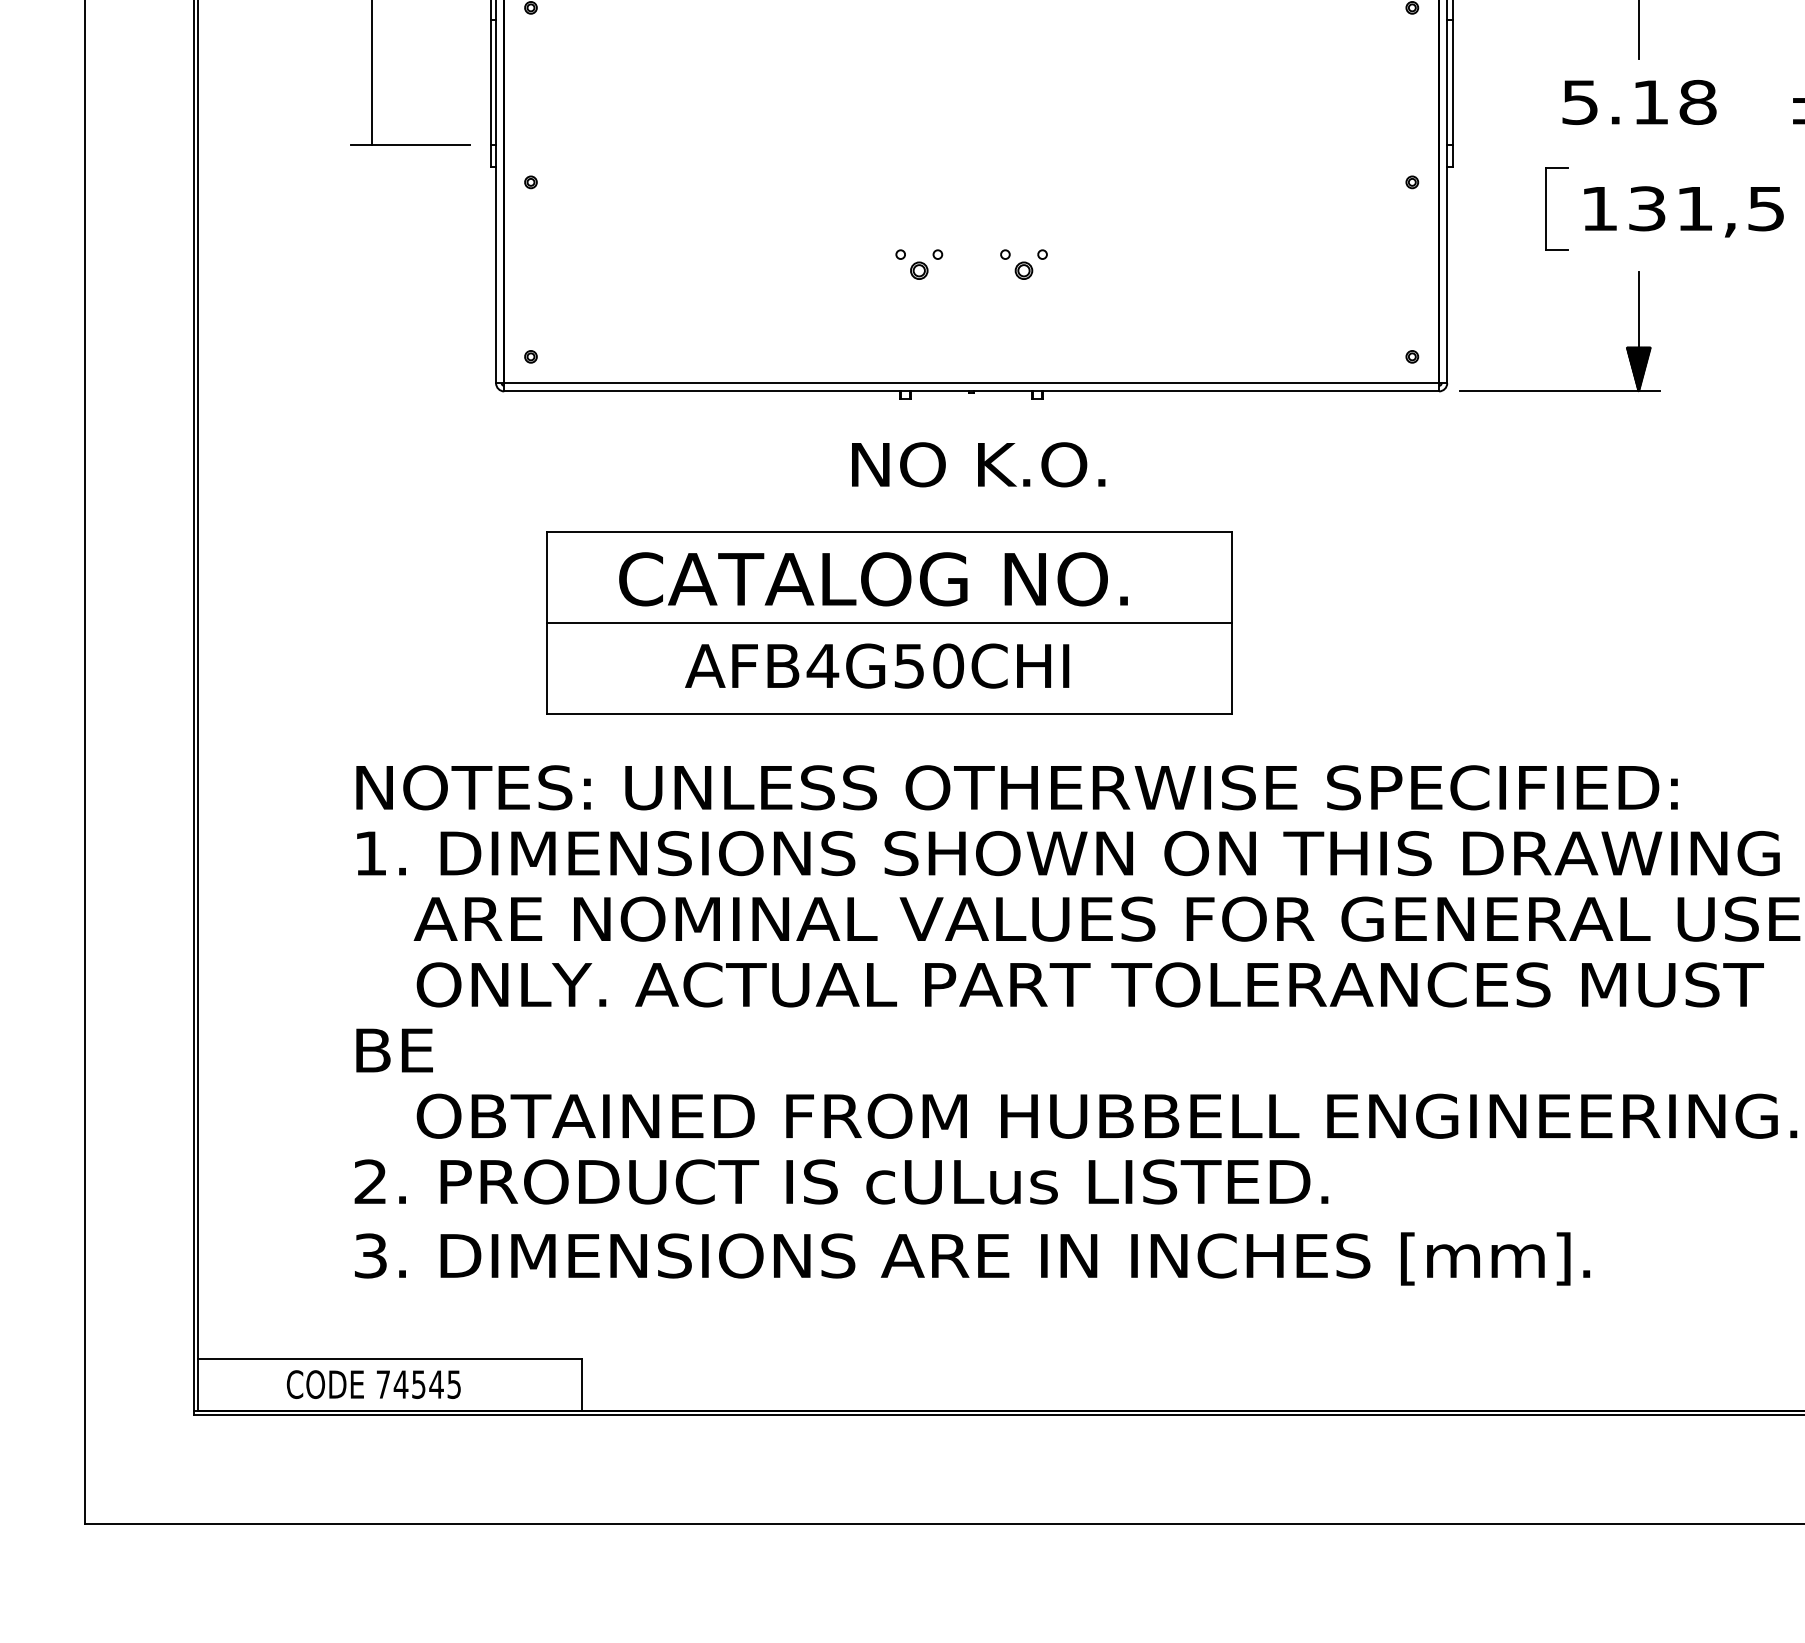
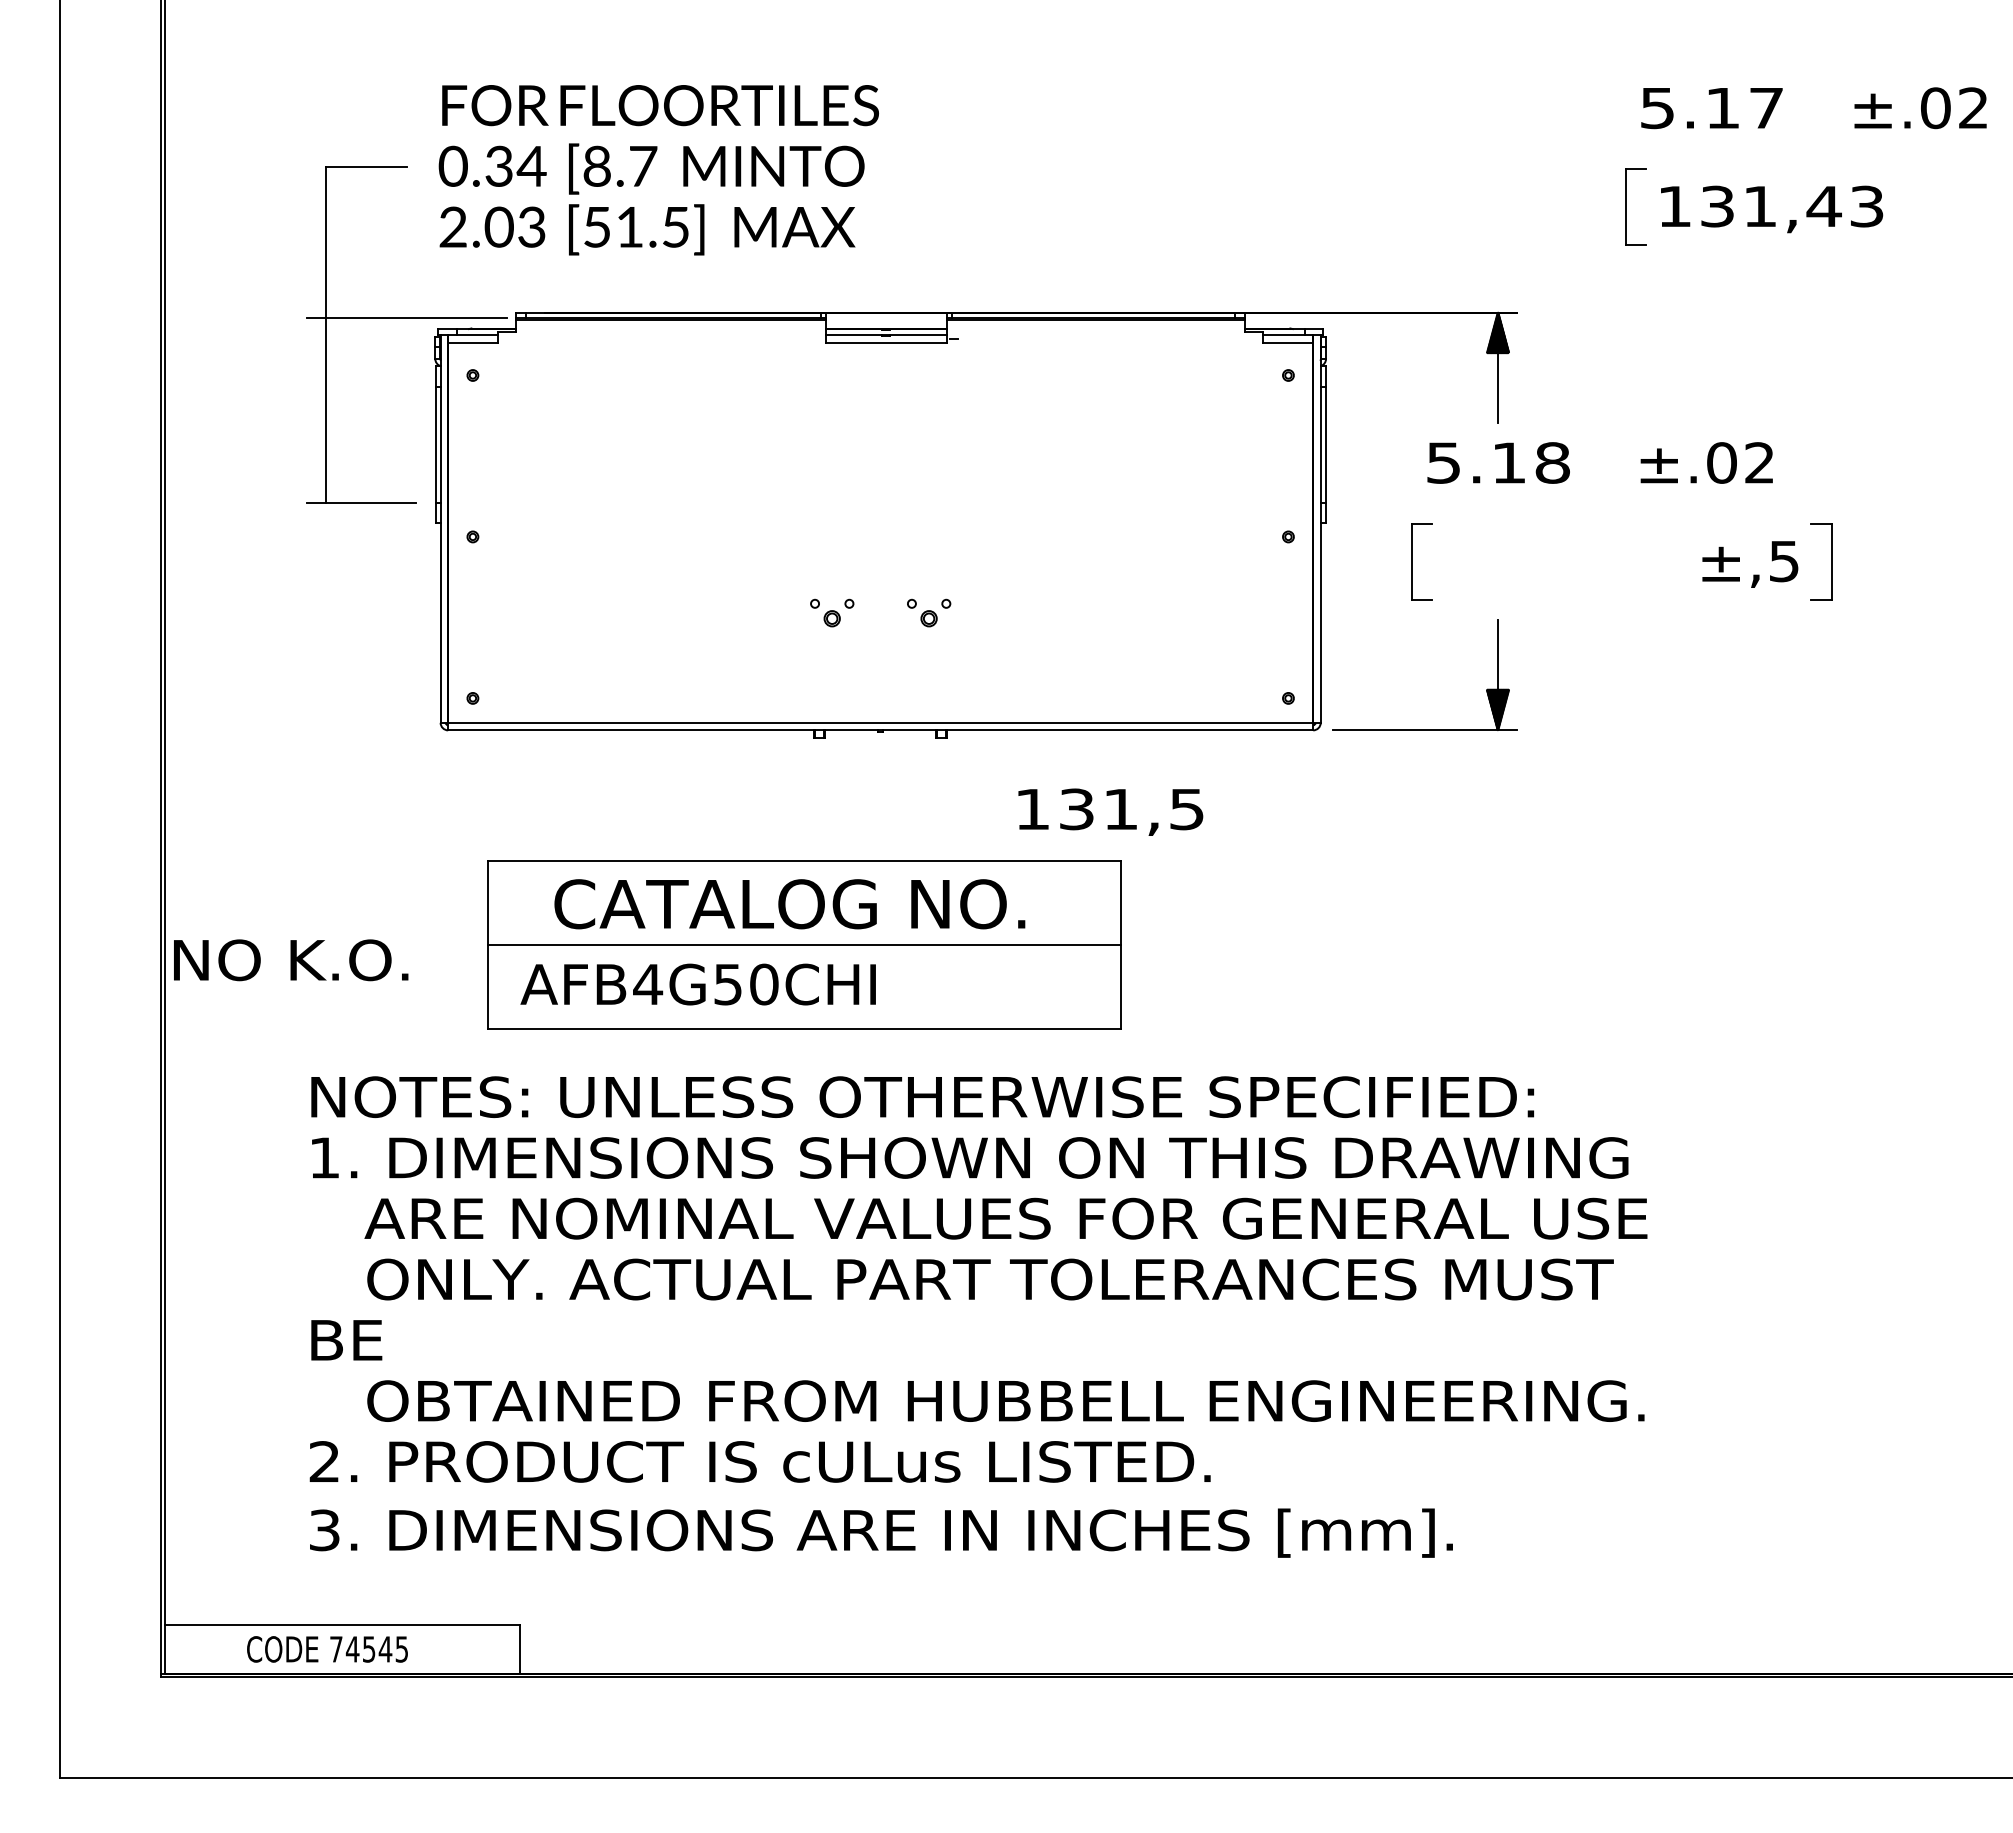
text: (1683, 211) -> (1110, 811), moved
text: (979, 465) -> (291, 960), moved
text: (876, 666) -> (697, 984), moved

